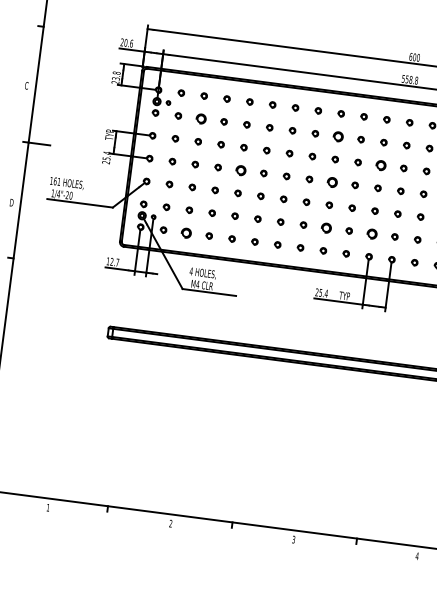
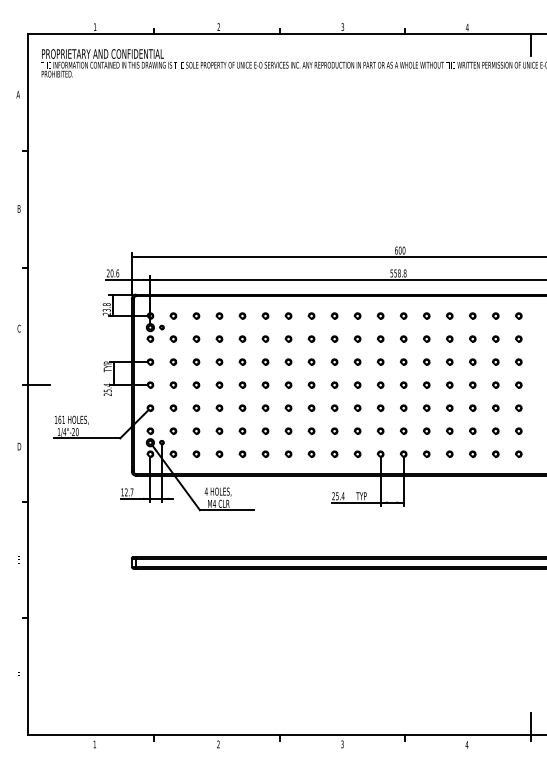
part: (201, 118) -> (196, 338), size x0.62
part: (338, 136) -> (334, 338), size x0.62
part: (380, 164) -> (380, 361), size x0.62
part: (241, 169) -> (242, 384), size x0.62
part: (332, 181) -> (334, 384), size x0.62
part: (326, 227) -> (334, 430), size x0.62
part: (186, 232) -> (196, 453), size x0.62
part: (371, 233) -> (380, 430), size x0.62

